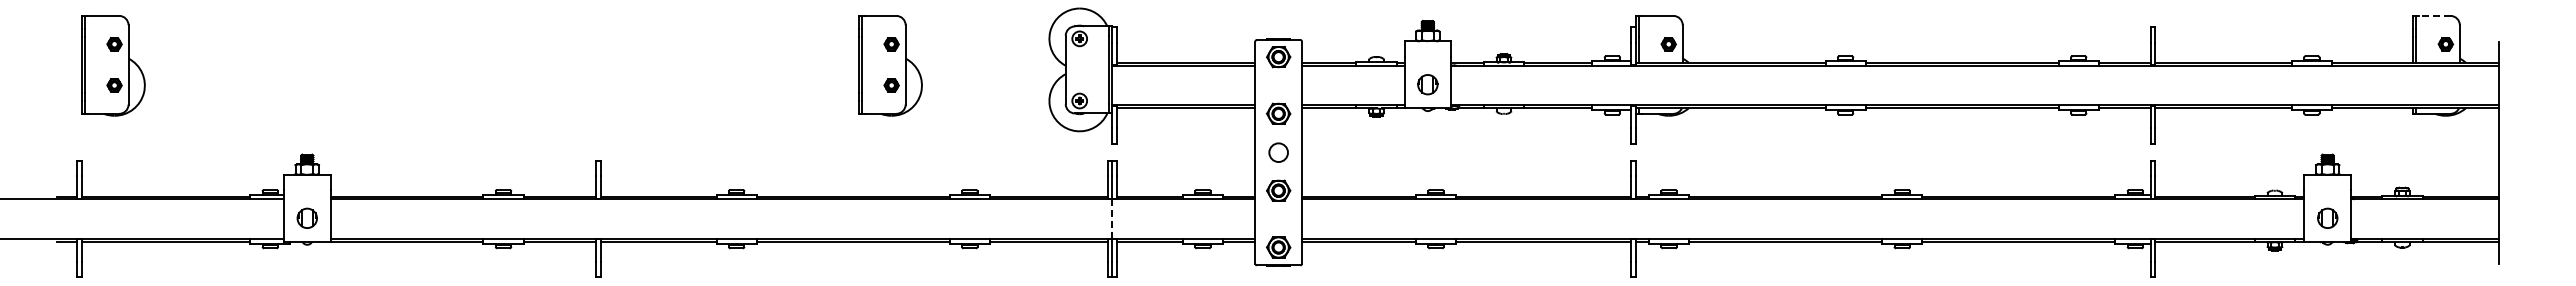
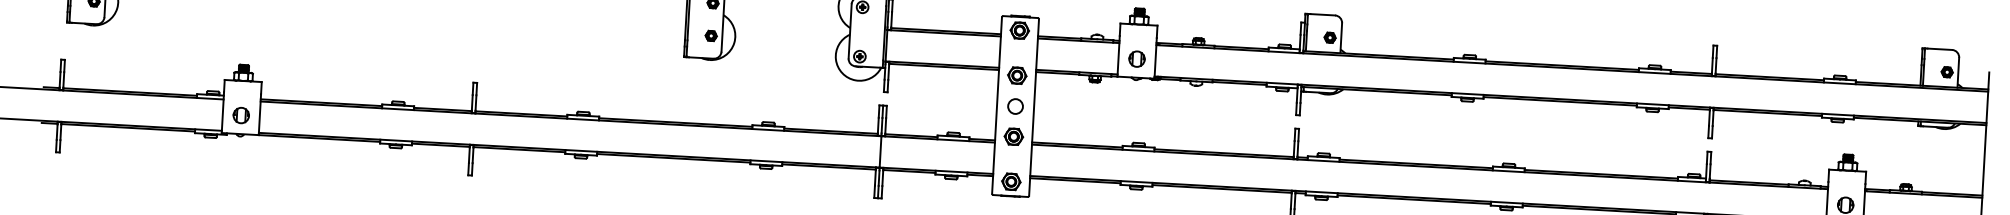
line: (2434, 15) -> (1939, 48), dashed -> solid
line: (1112, 219) -> (880, 152), dashed -> solid

